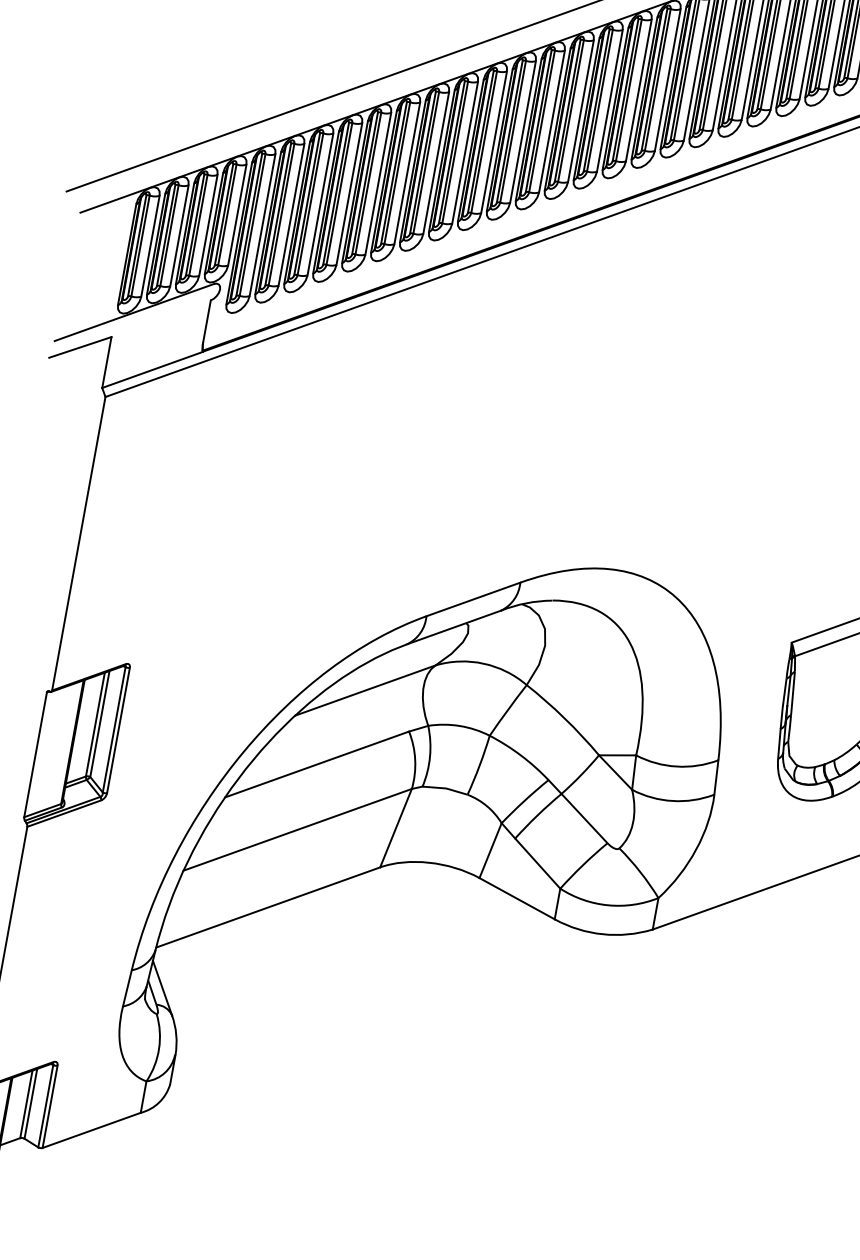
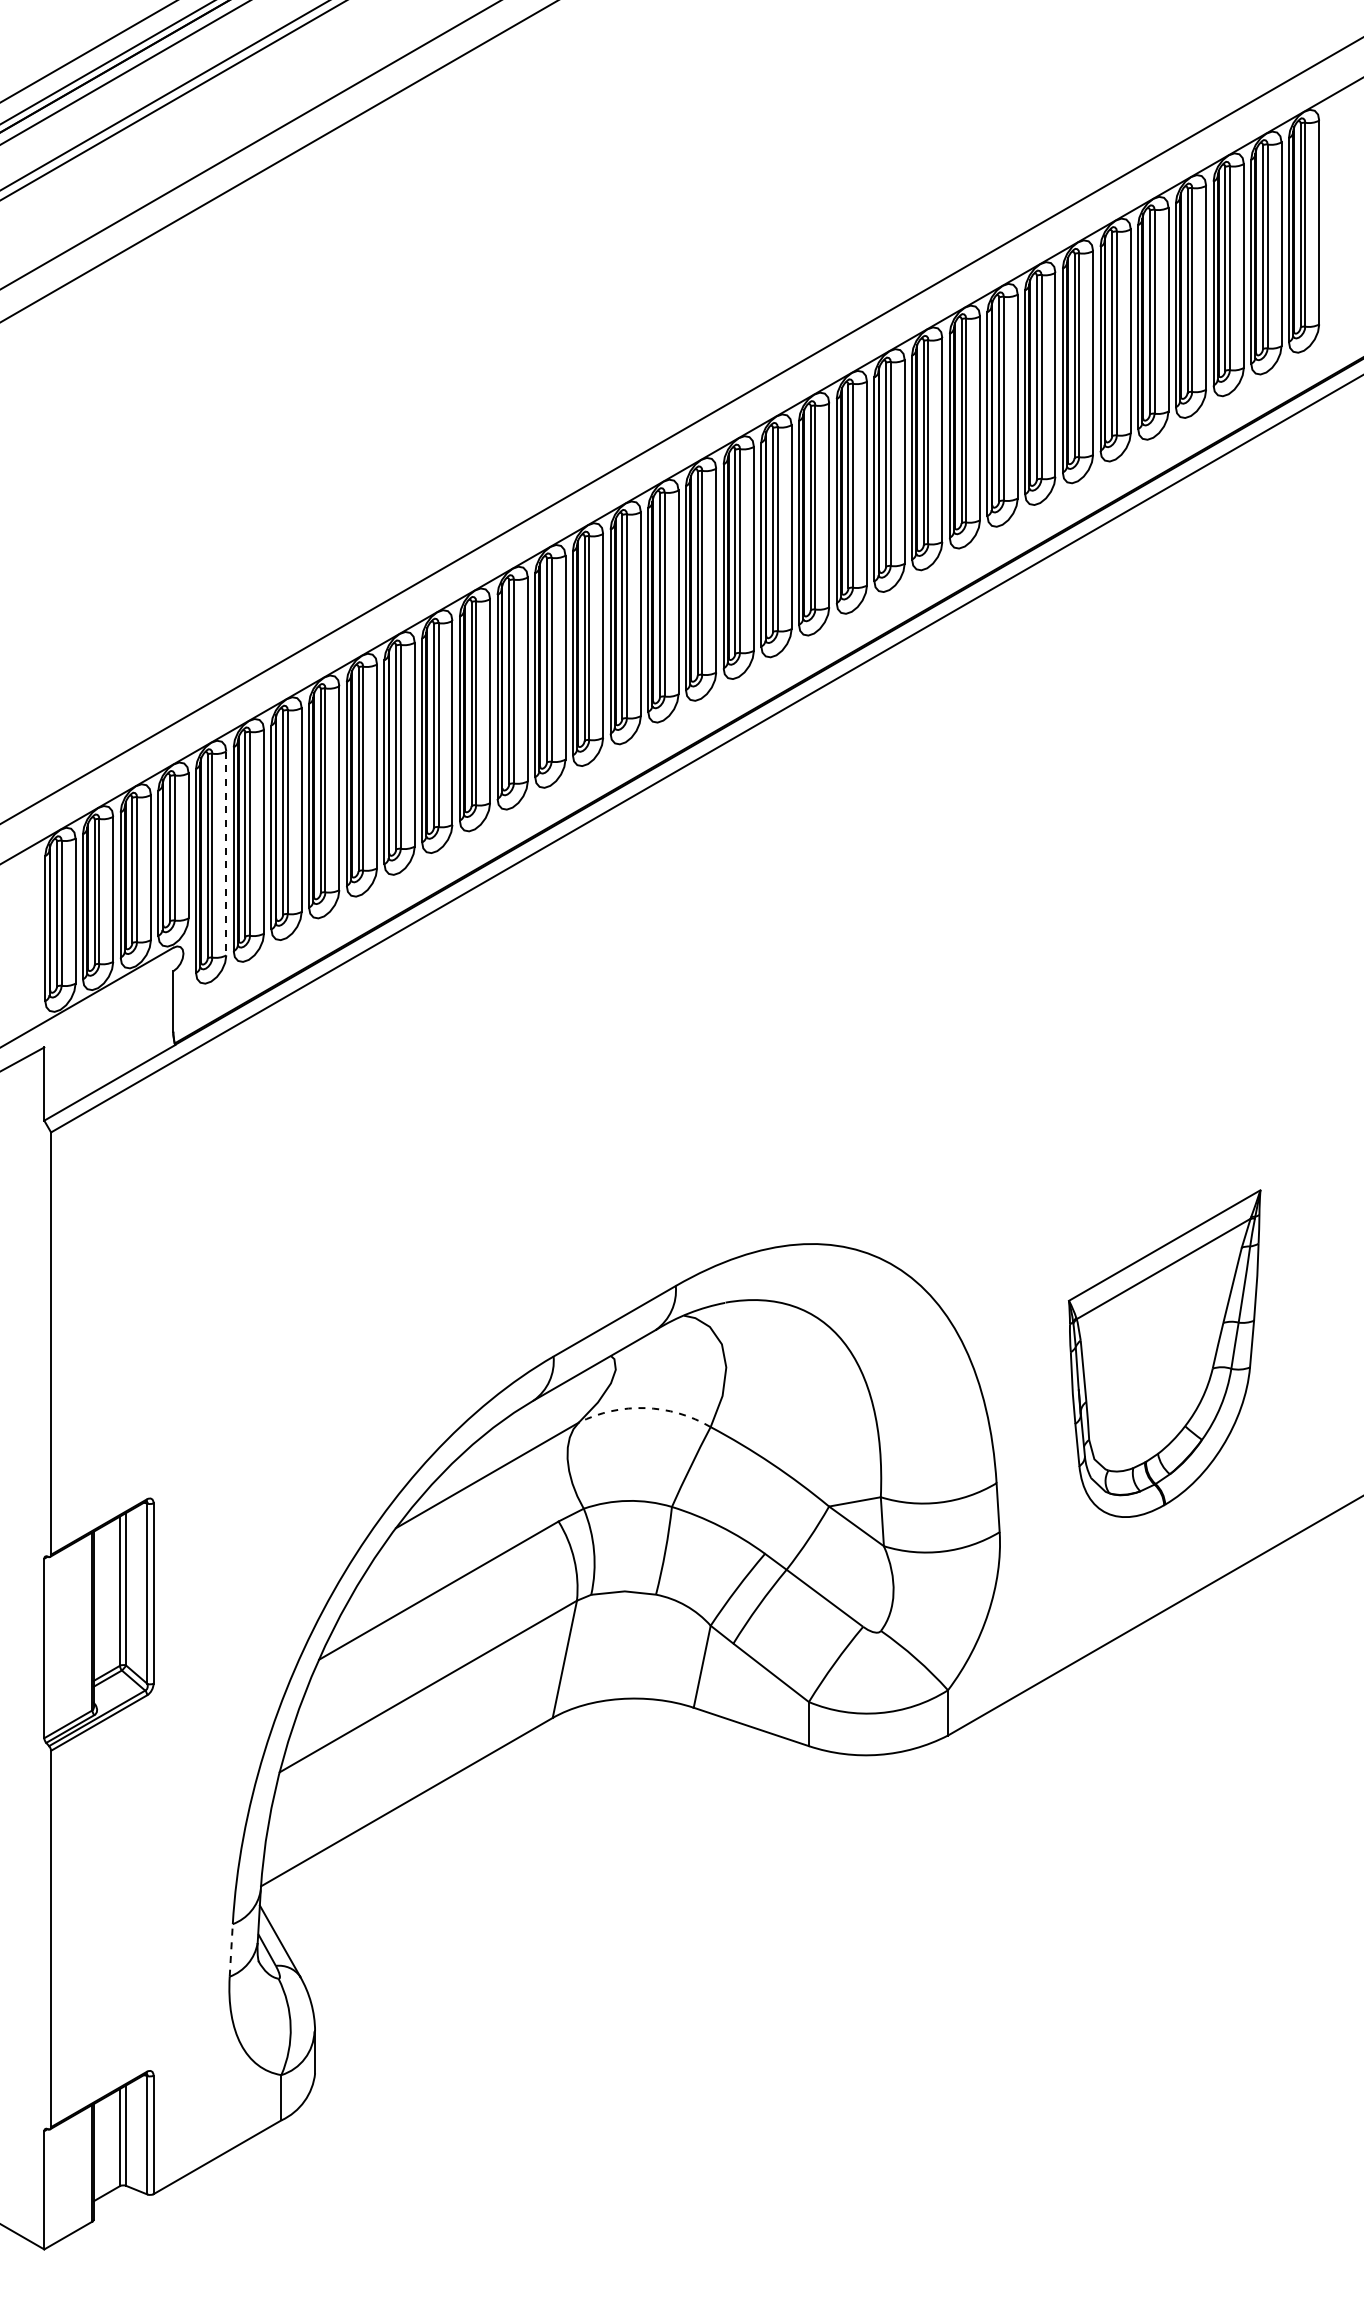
line: (262, 225) -> (226, 853), solid -> dashed
arc: (483, 663) -> (645, 1408), solid -> dashed
line: (127, 987) -> (231, 1949), solid -> dashed

